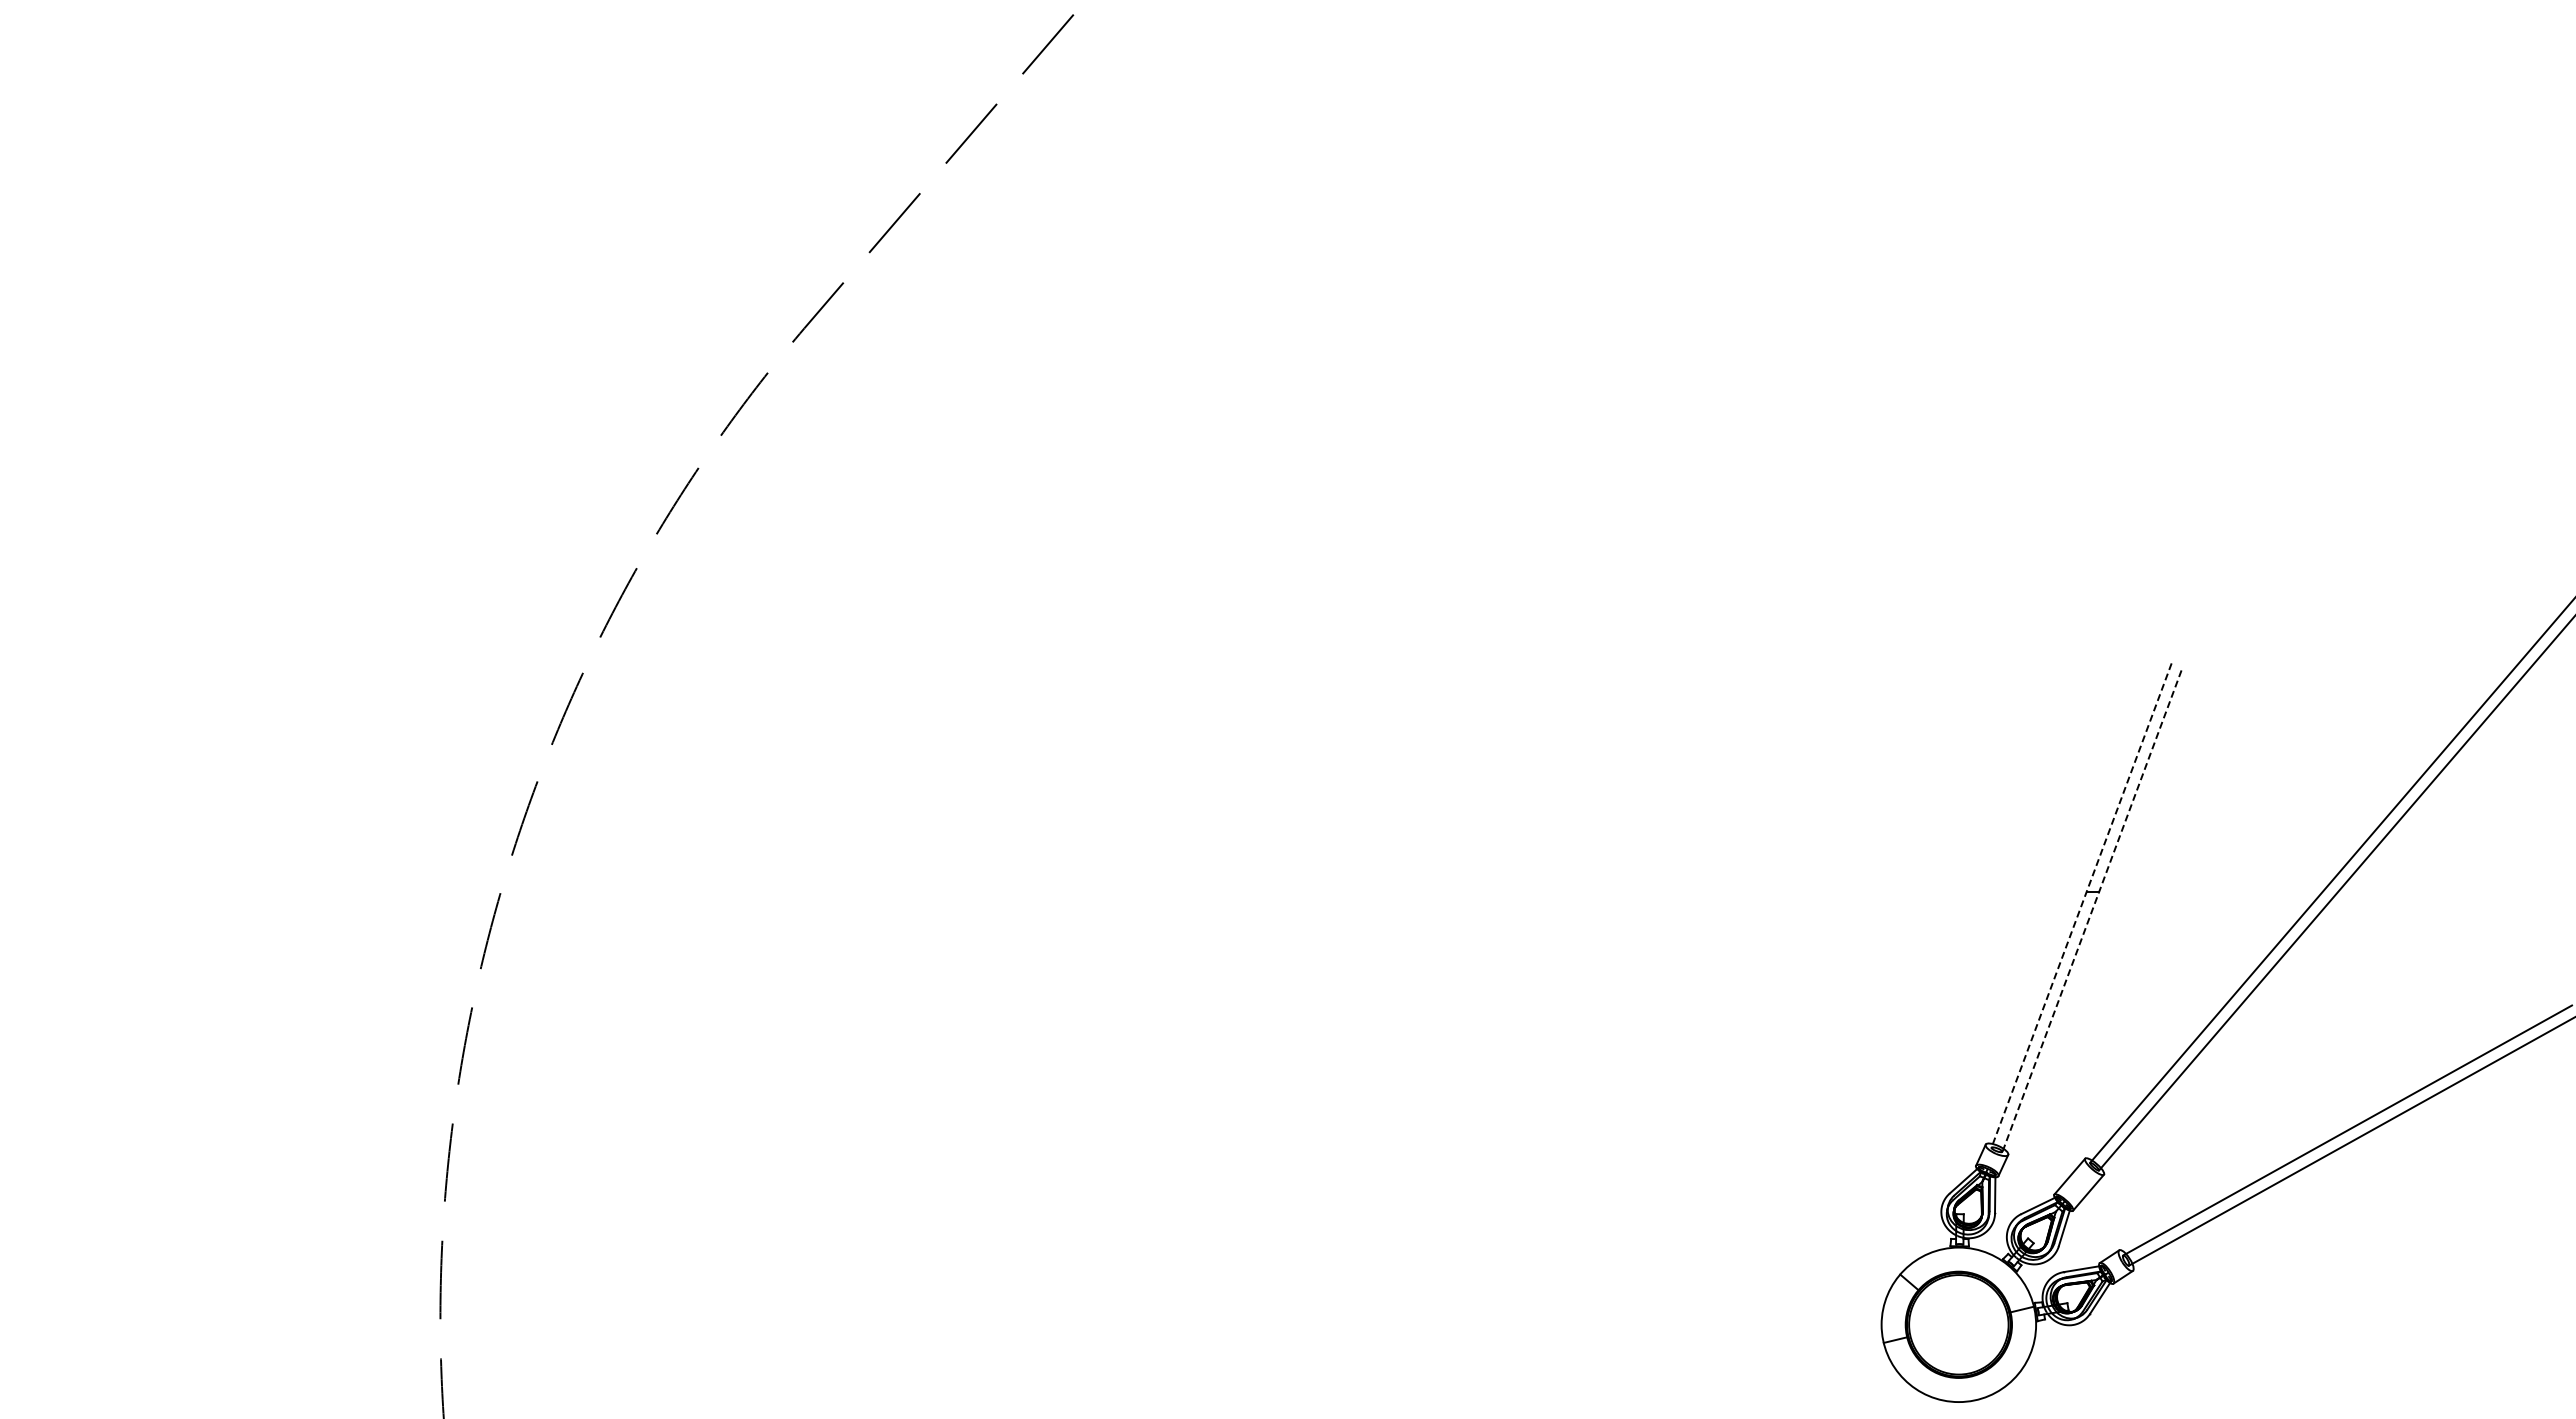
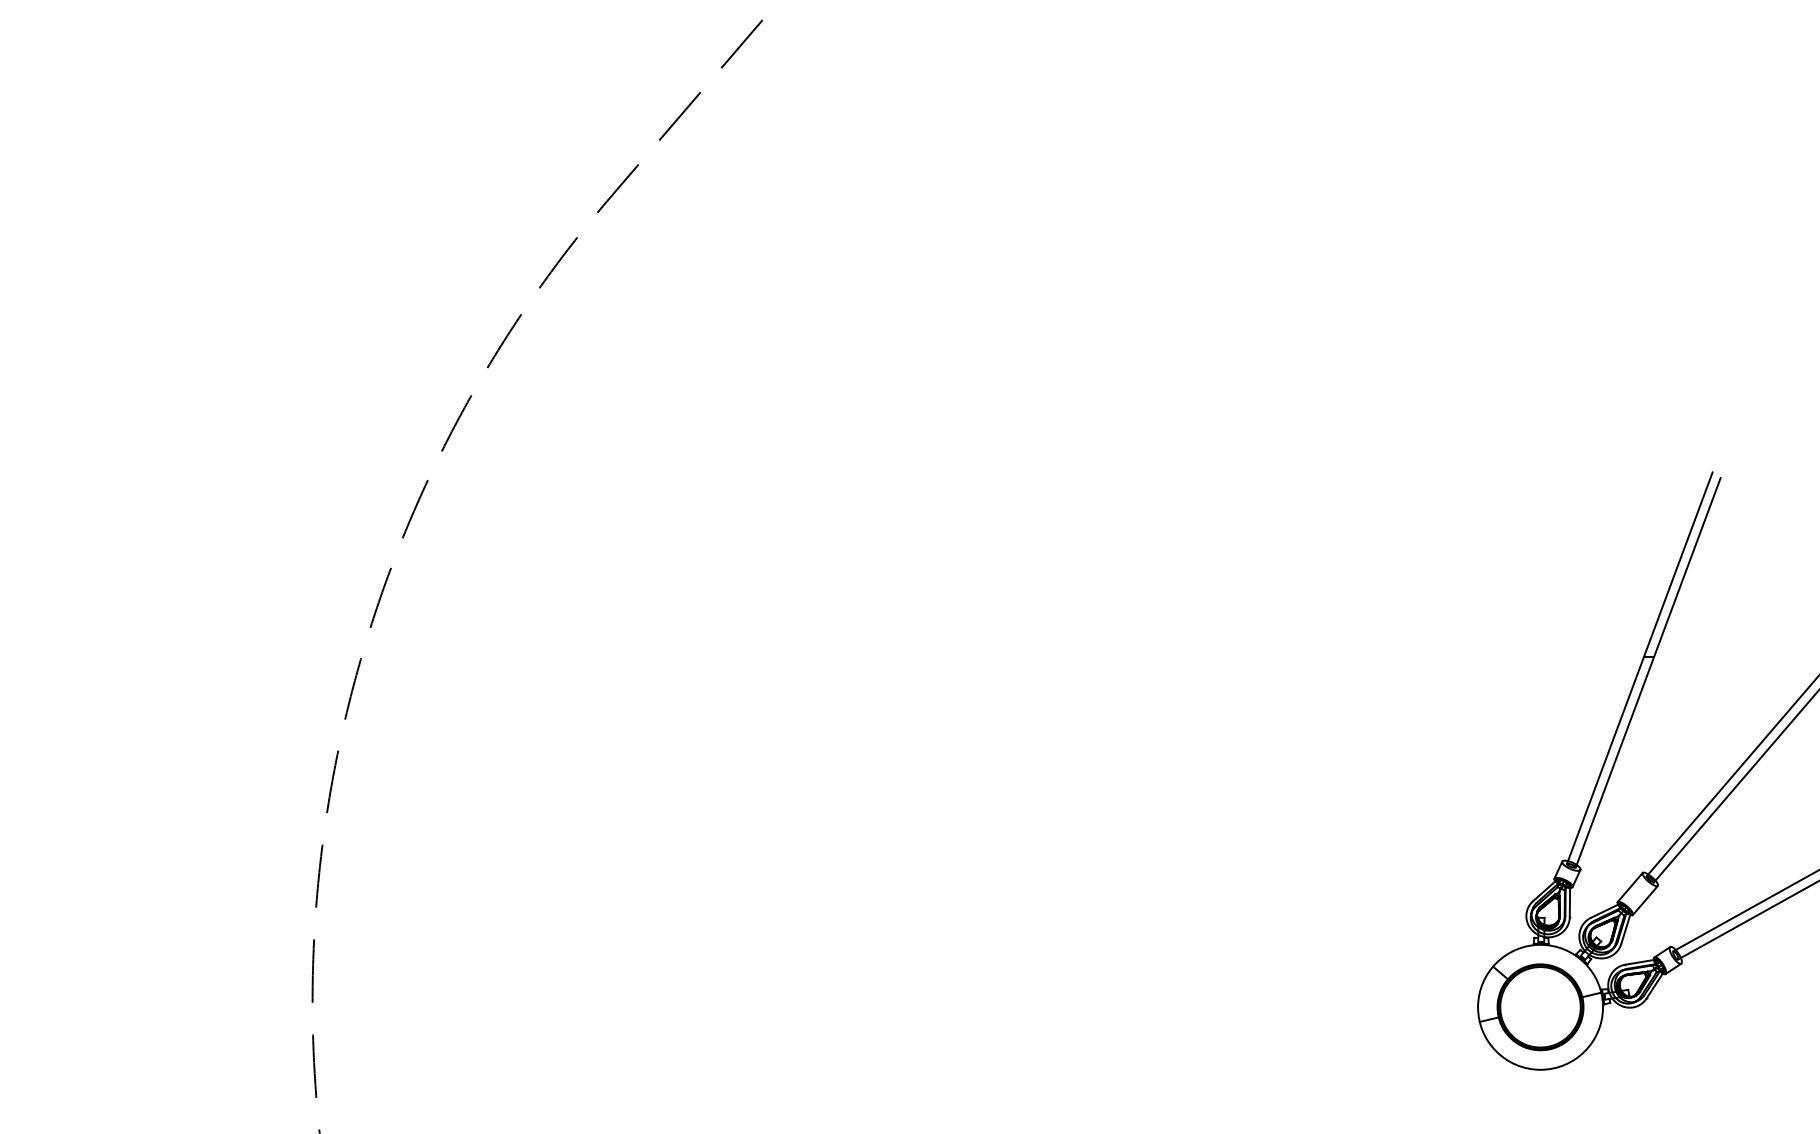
line: (2081, 906) -> (1639, 669), dashed -> solid
line: (2092, 911) -> (1648, 673), dashed -> solid

